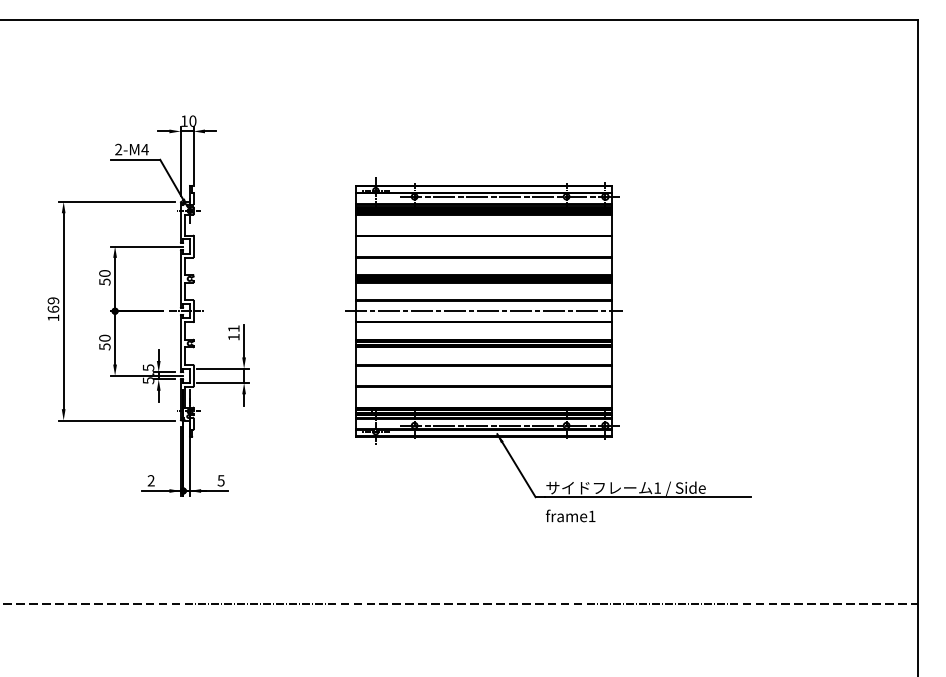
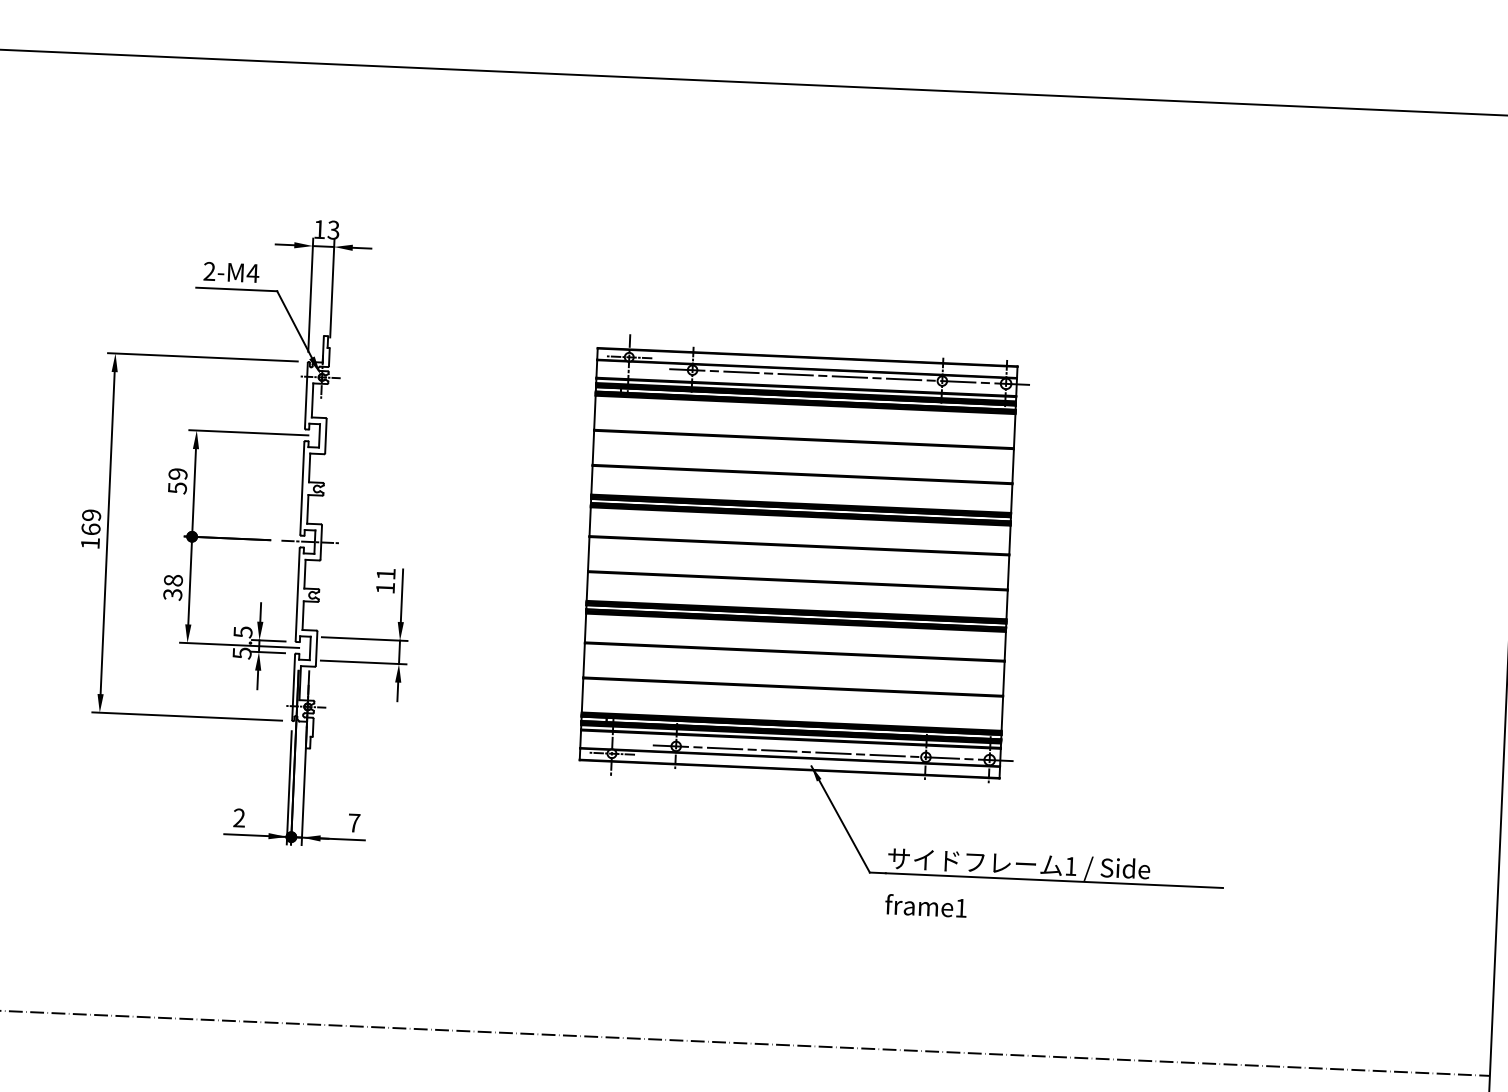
text: (192, 120) -> (333, 228), 10 -> 13
text: (104, 273) -> (177, 474), 50 -> 59
line: (484, 311) -> (799, 563), removed
text: (104, 341) -> (172, 585), 50 -> 38
text: (220, 480) -> (353, 822), 5 -> 7

